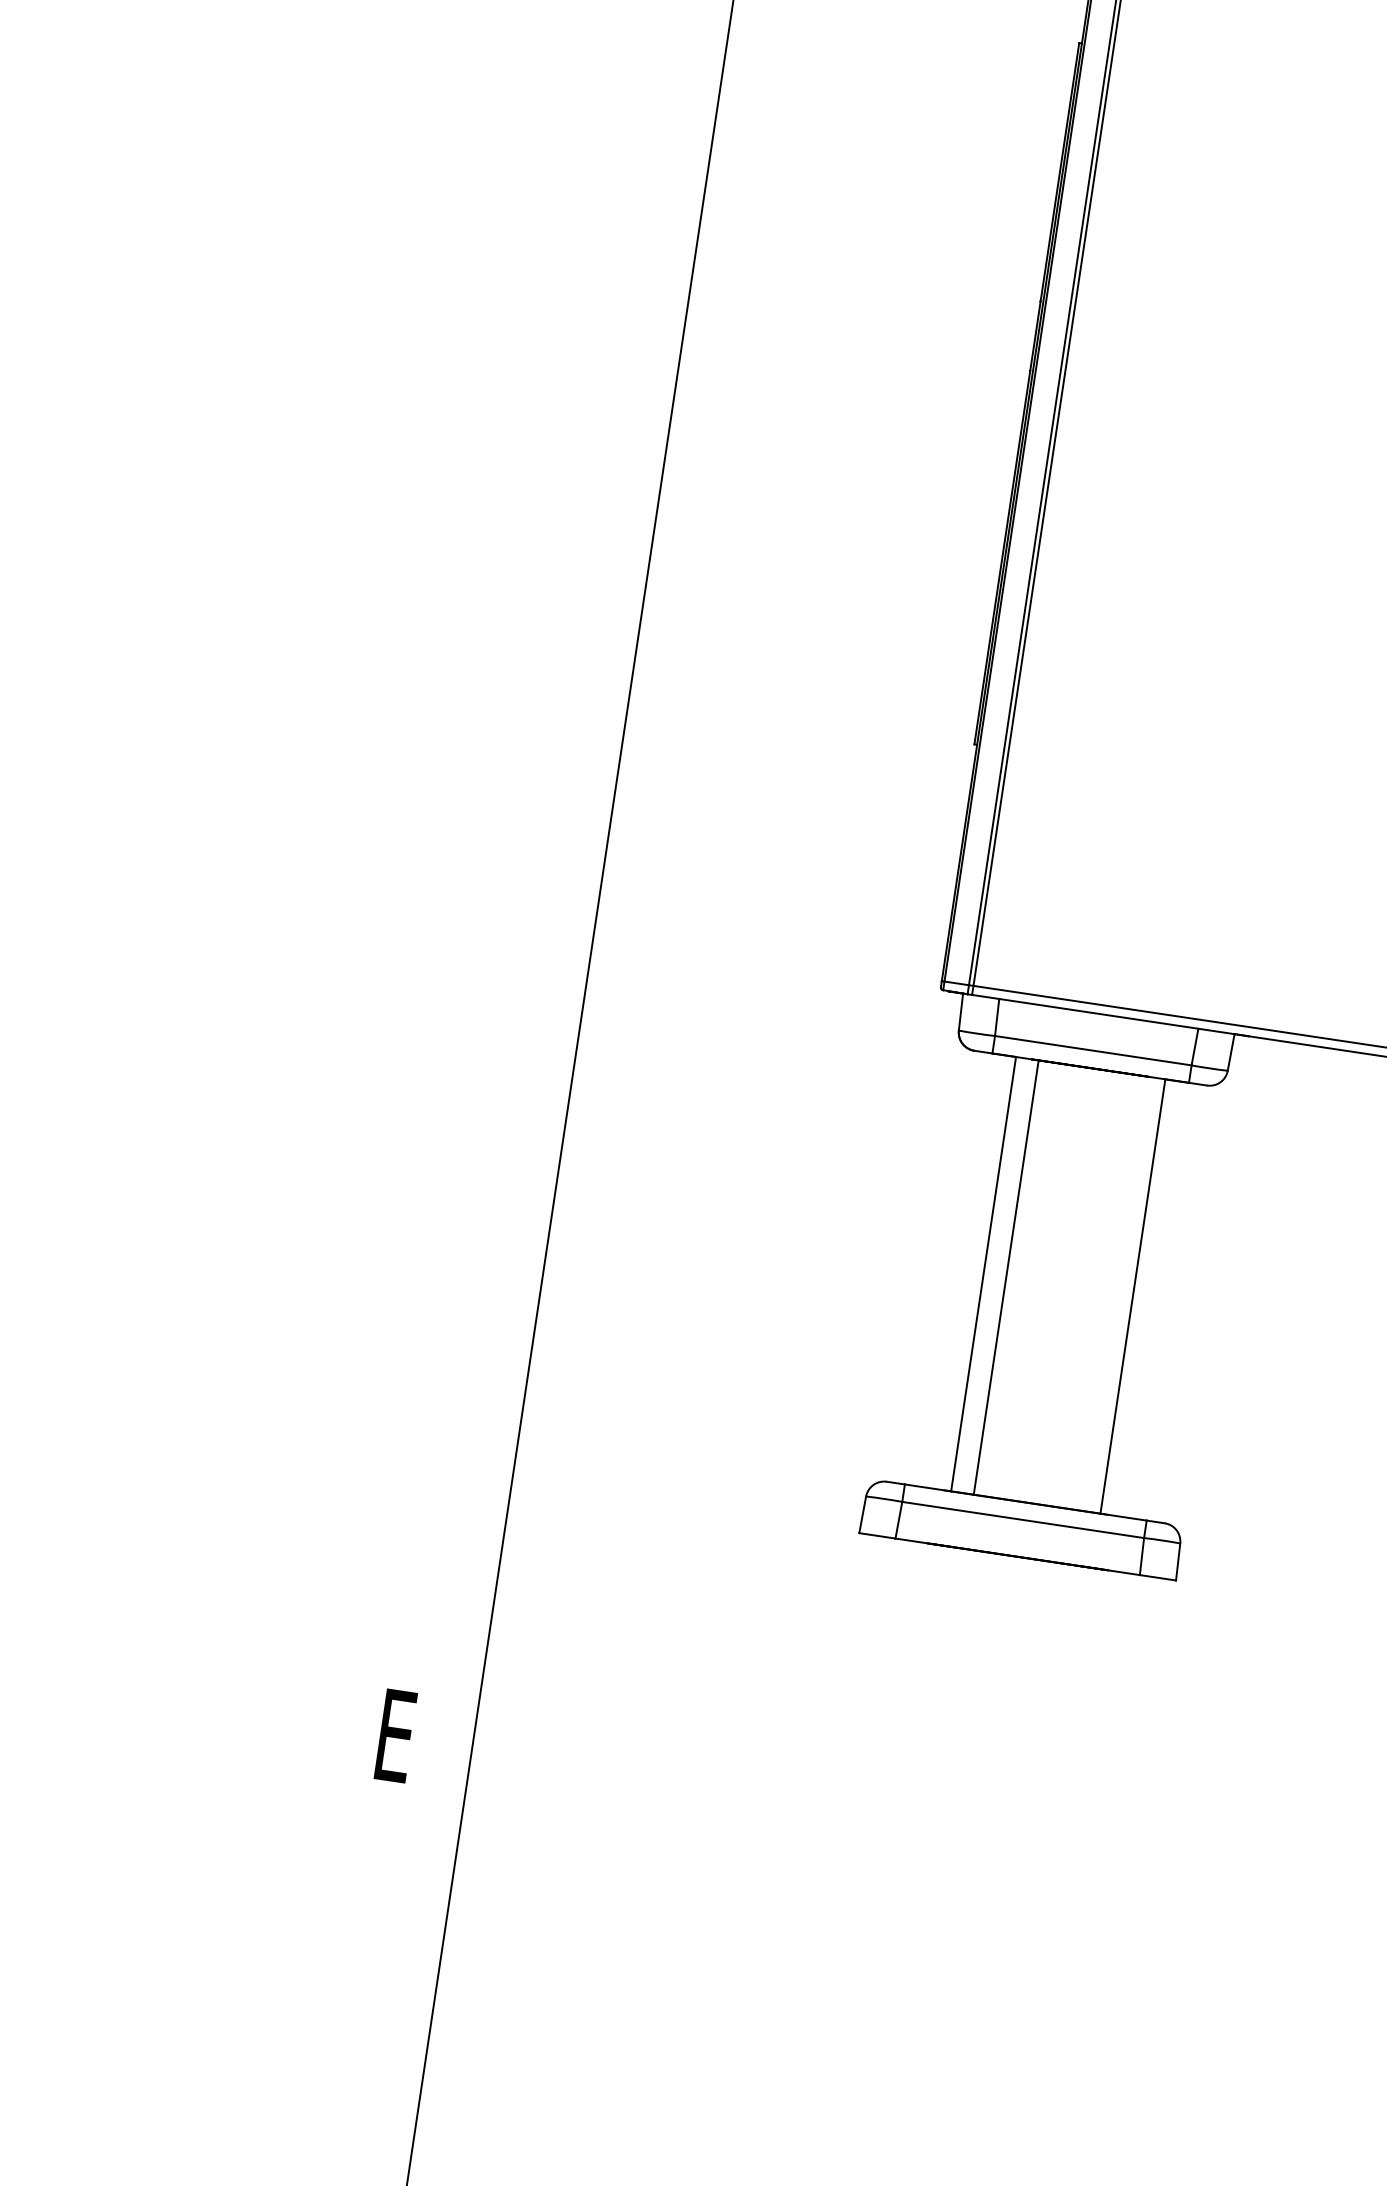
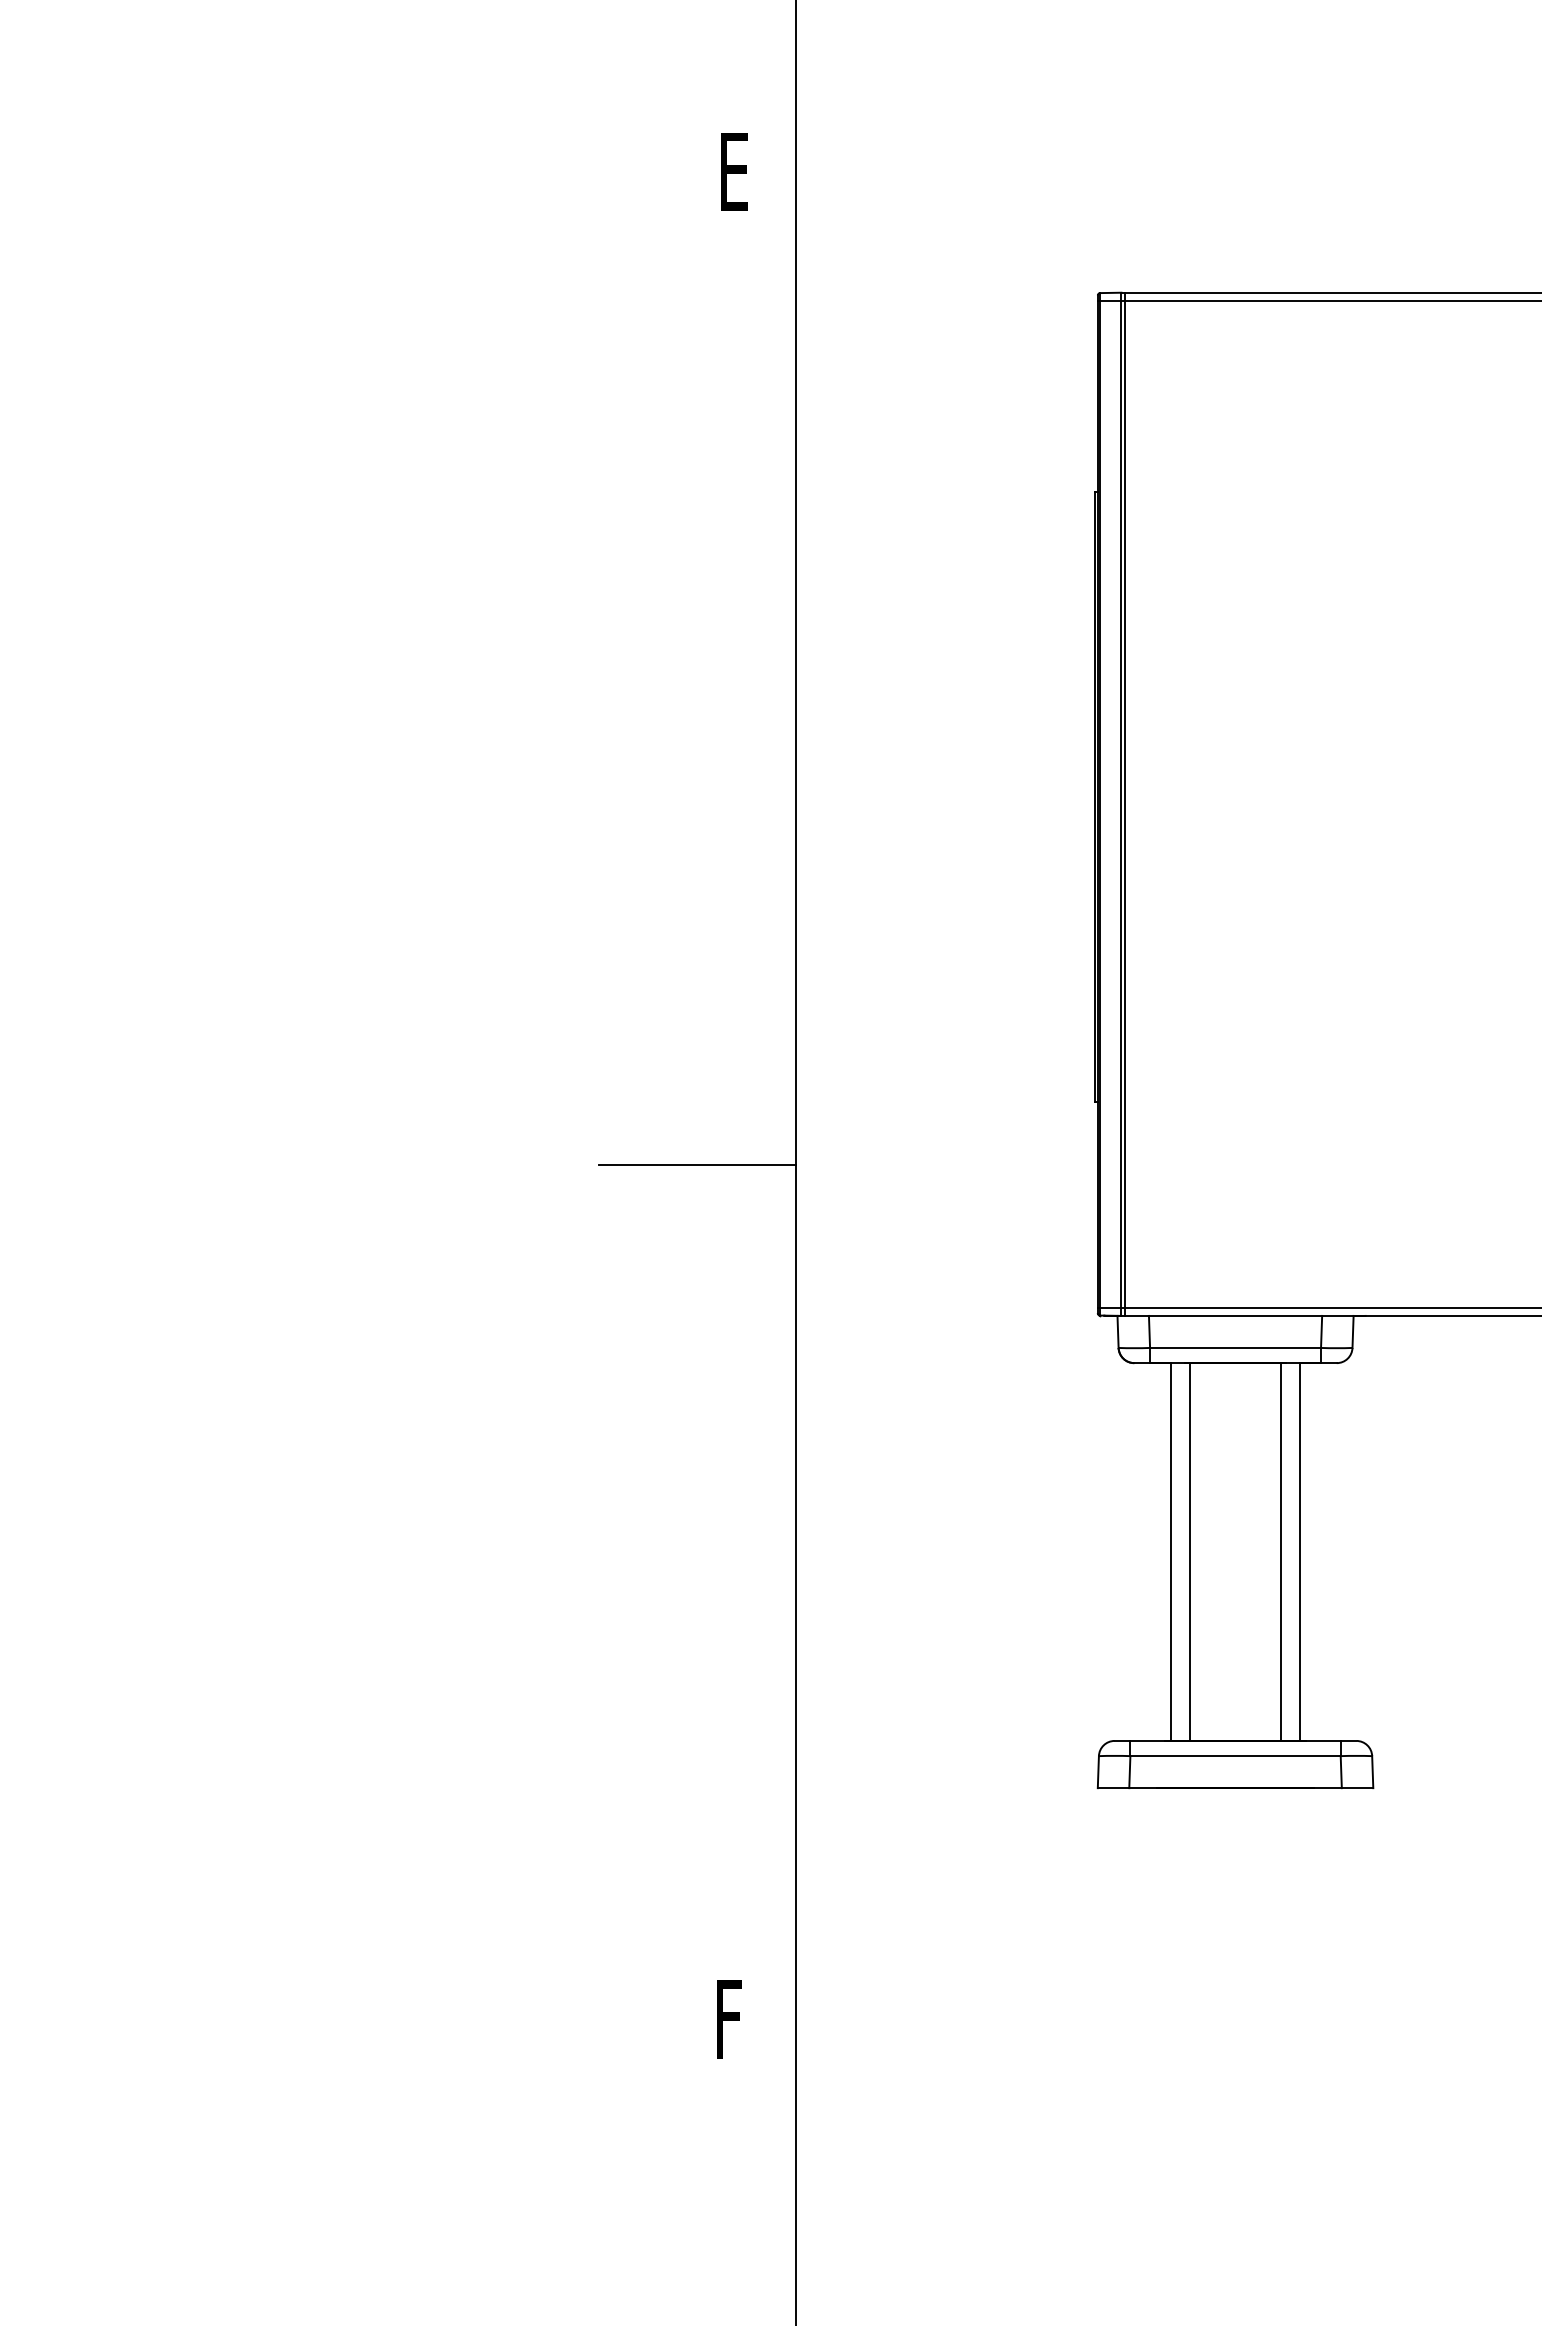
line: (506, 747) -> (697, 1164), added
line: (1110, 1292) -> (1280, 1551), added
text: (396, 1735) -> (729, 2019), E -> F

